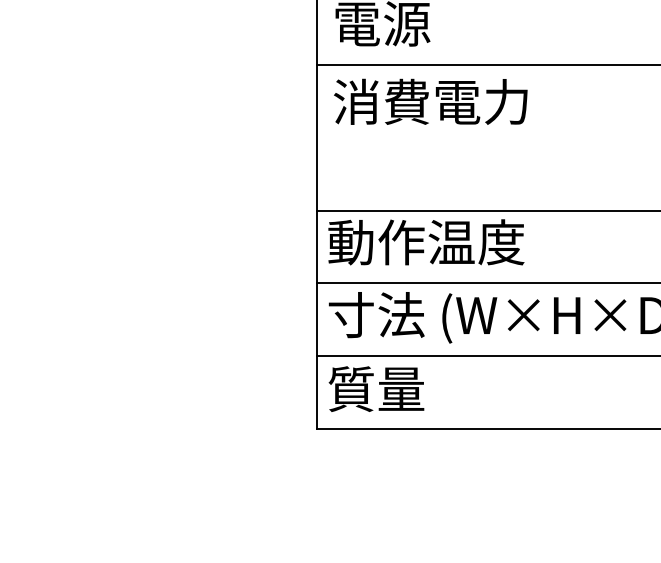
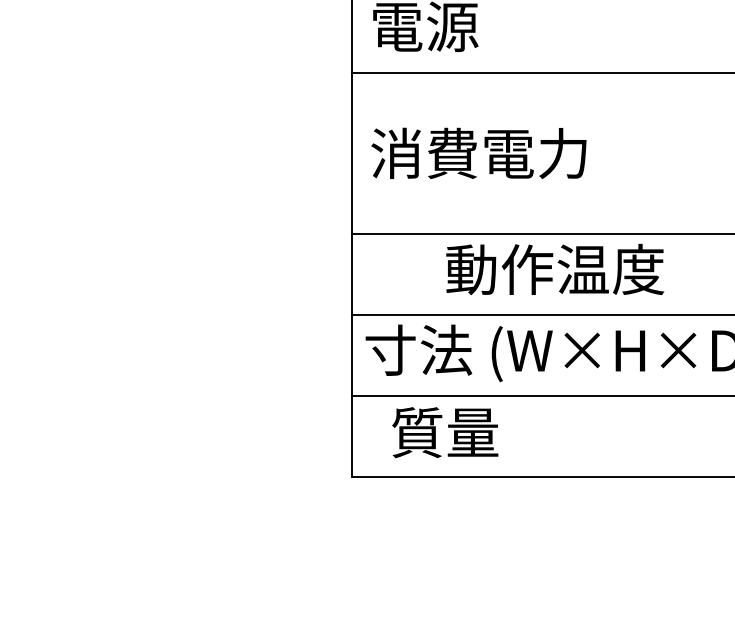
text: (430, 101) -> (478, 152), moved
text: (426, 242) -> (555, 269), moved
text: (376, 388) -> (445, 431), moved

